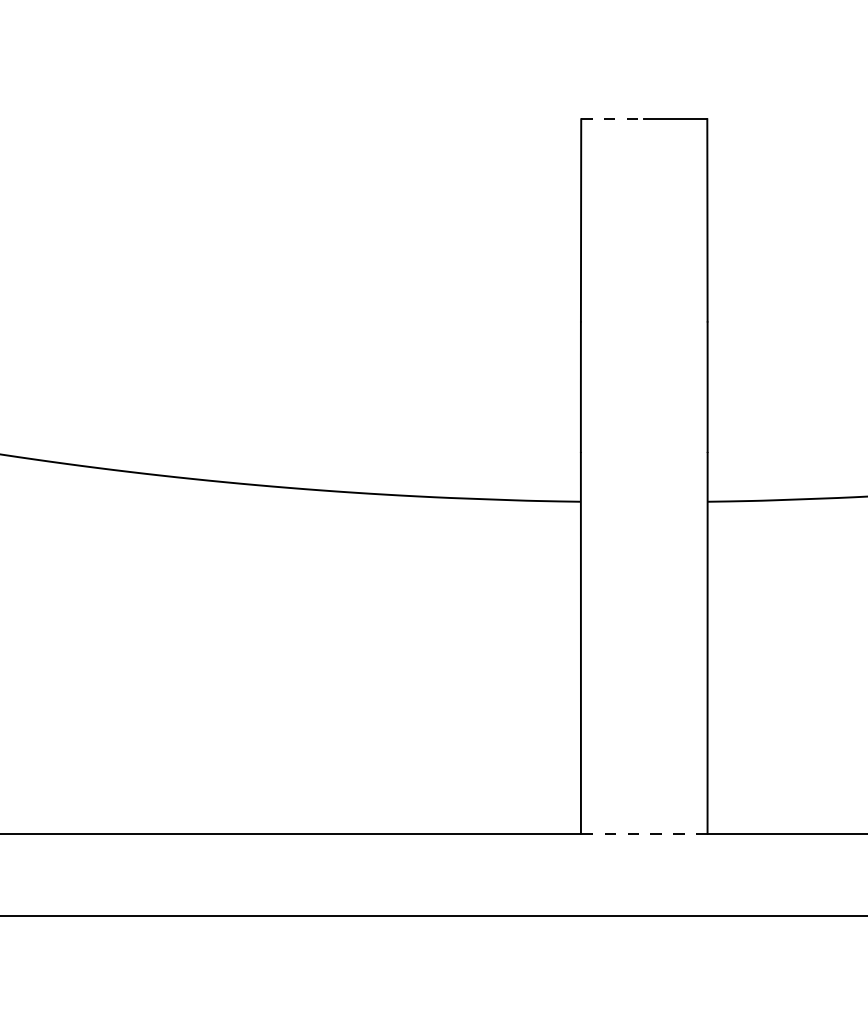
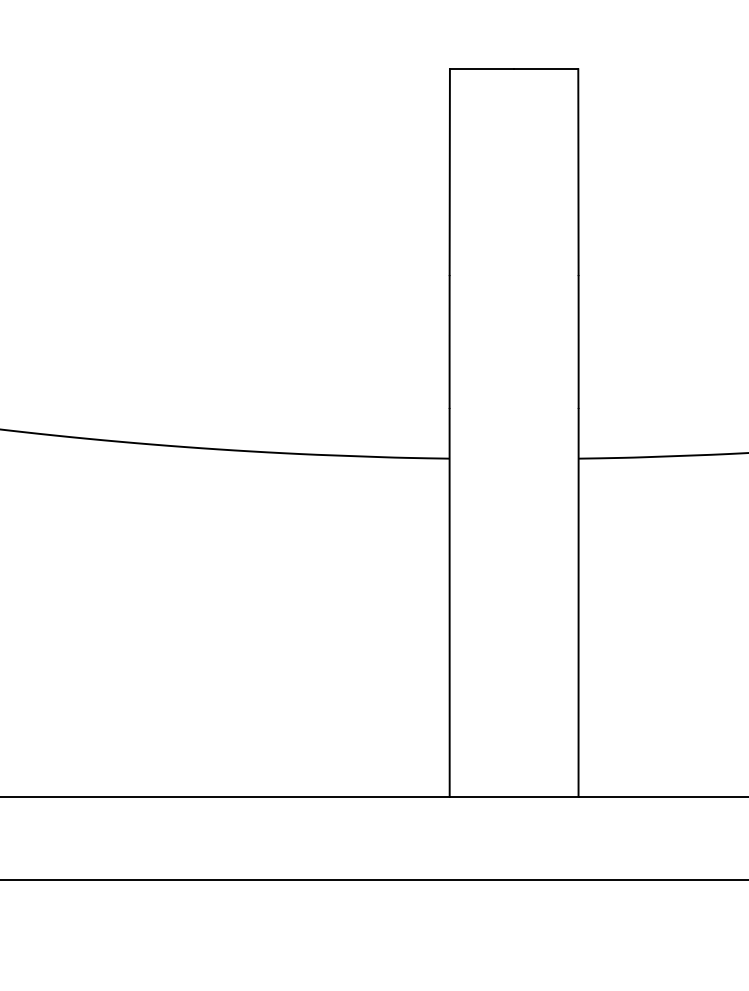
line: (612, 119) -> (481, 69), dashed -> solid
line: (643, 833) -> (513, 796), dashed -> solid

